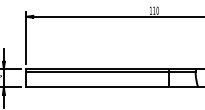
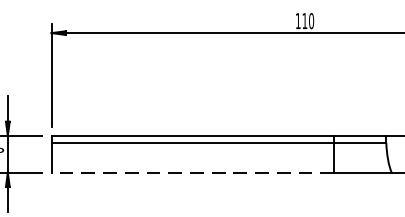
line: (97, 87) -> (192, 172), solid -> dashed

